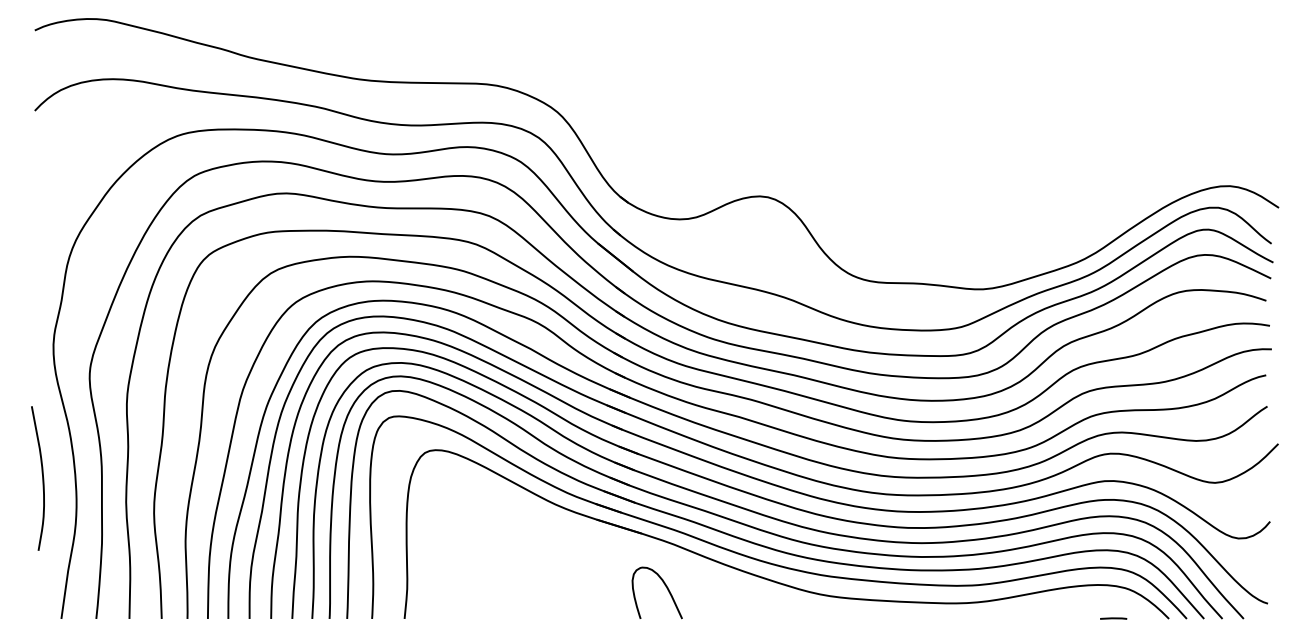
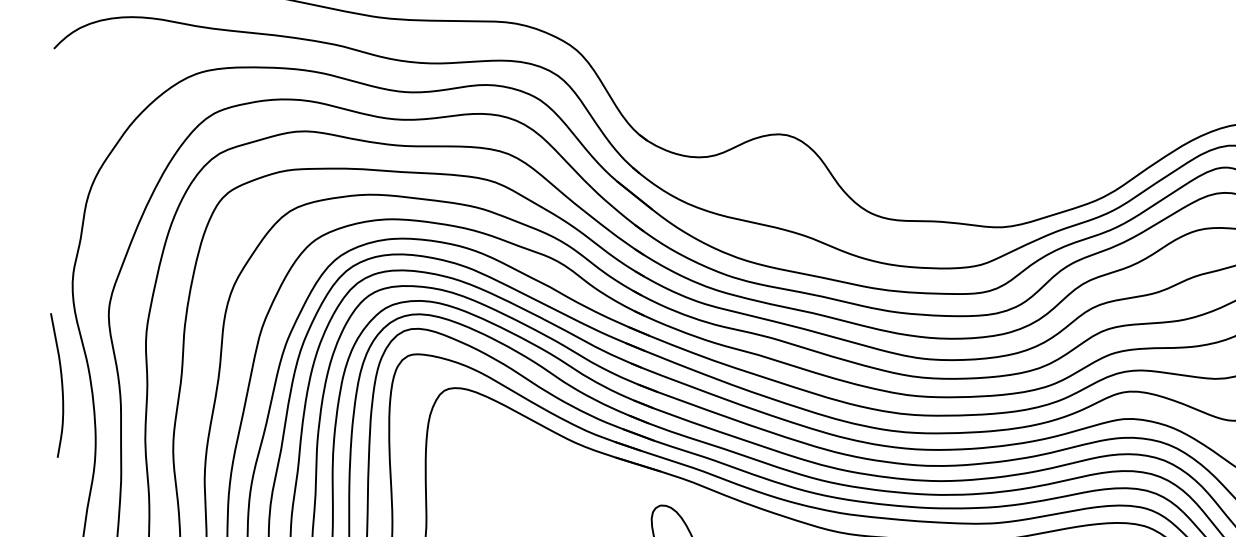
curve: (42, 478) -> (61, 385), moved

